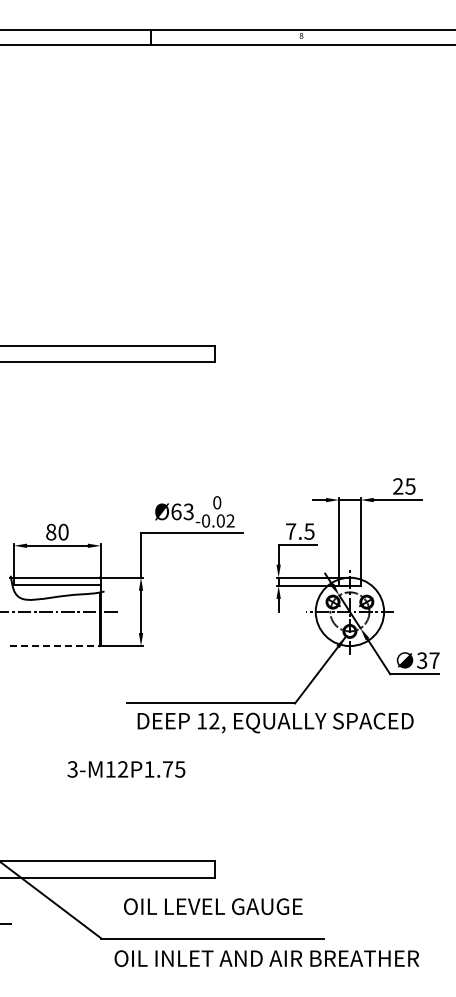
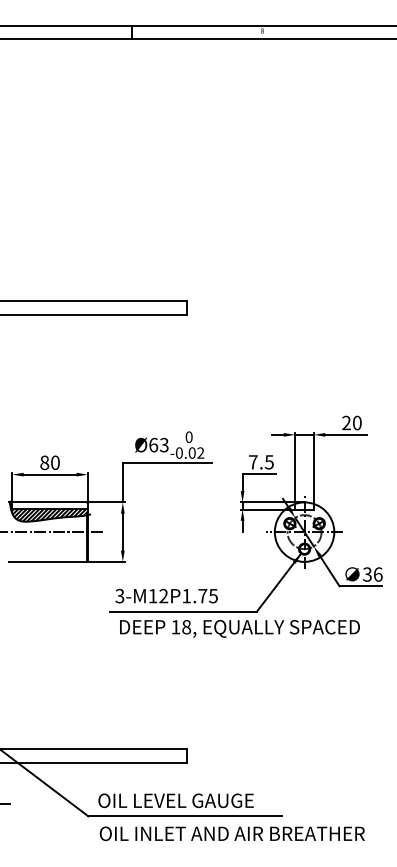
text: (410, 486) -> (357, 423), 25 -> 20
hatch: (55, 588) -> (48, 511), added
line: (54, 646) -> (47, 562), dashed -> solid
text: (434, 660) -> (378, 574), 37 -> 36
text: (214, 720) -> (186, 626), 12, -> 18,
text: (126, 769) -> (166, 596), moved
text: (213, 906) -> (176, 800), moved

